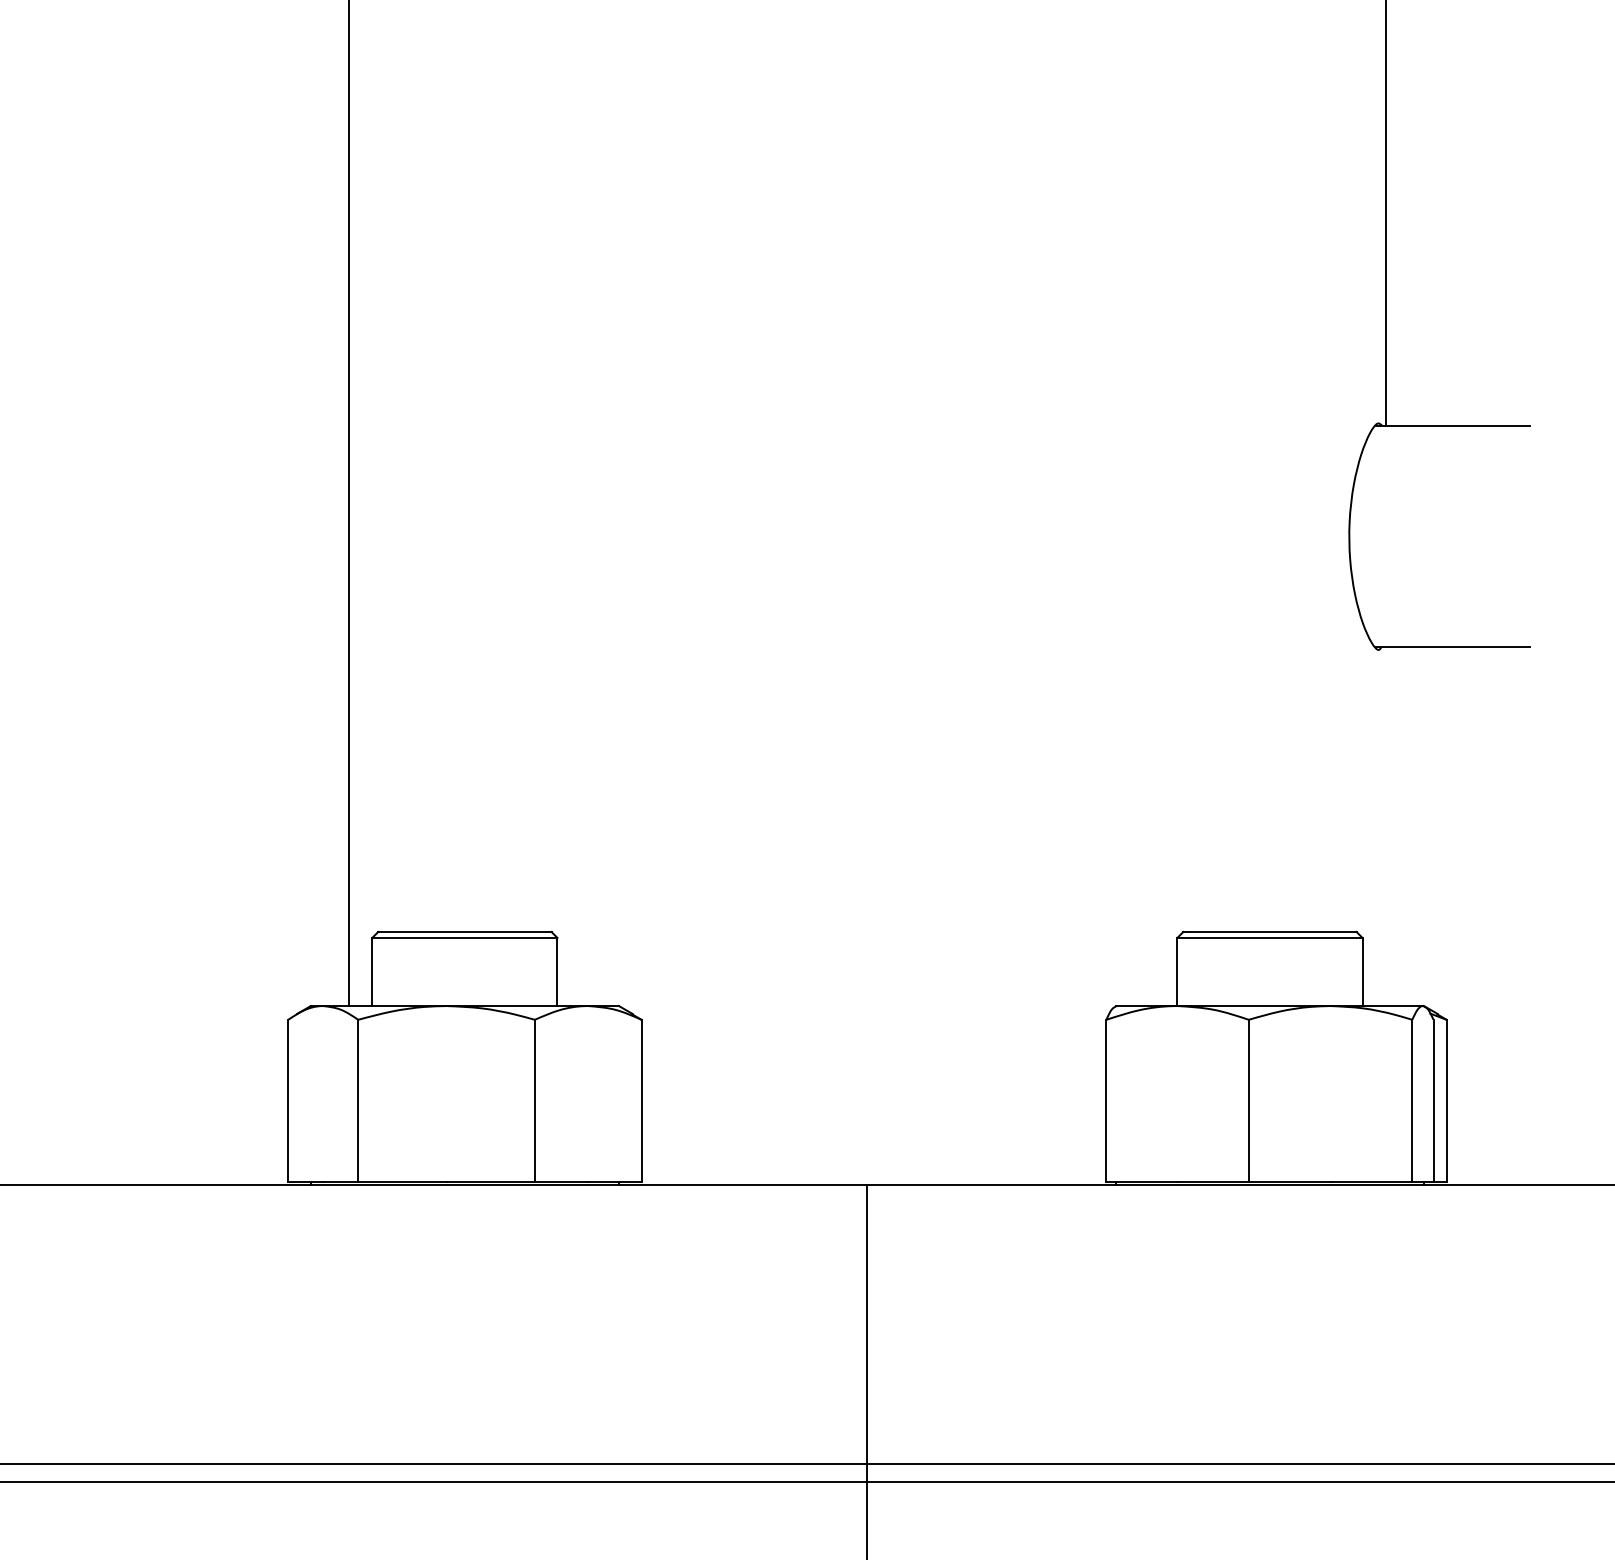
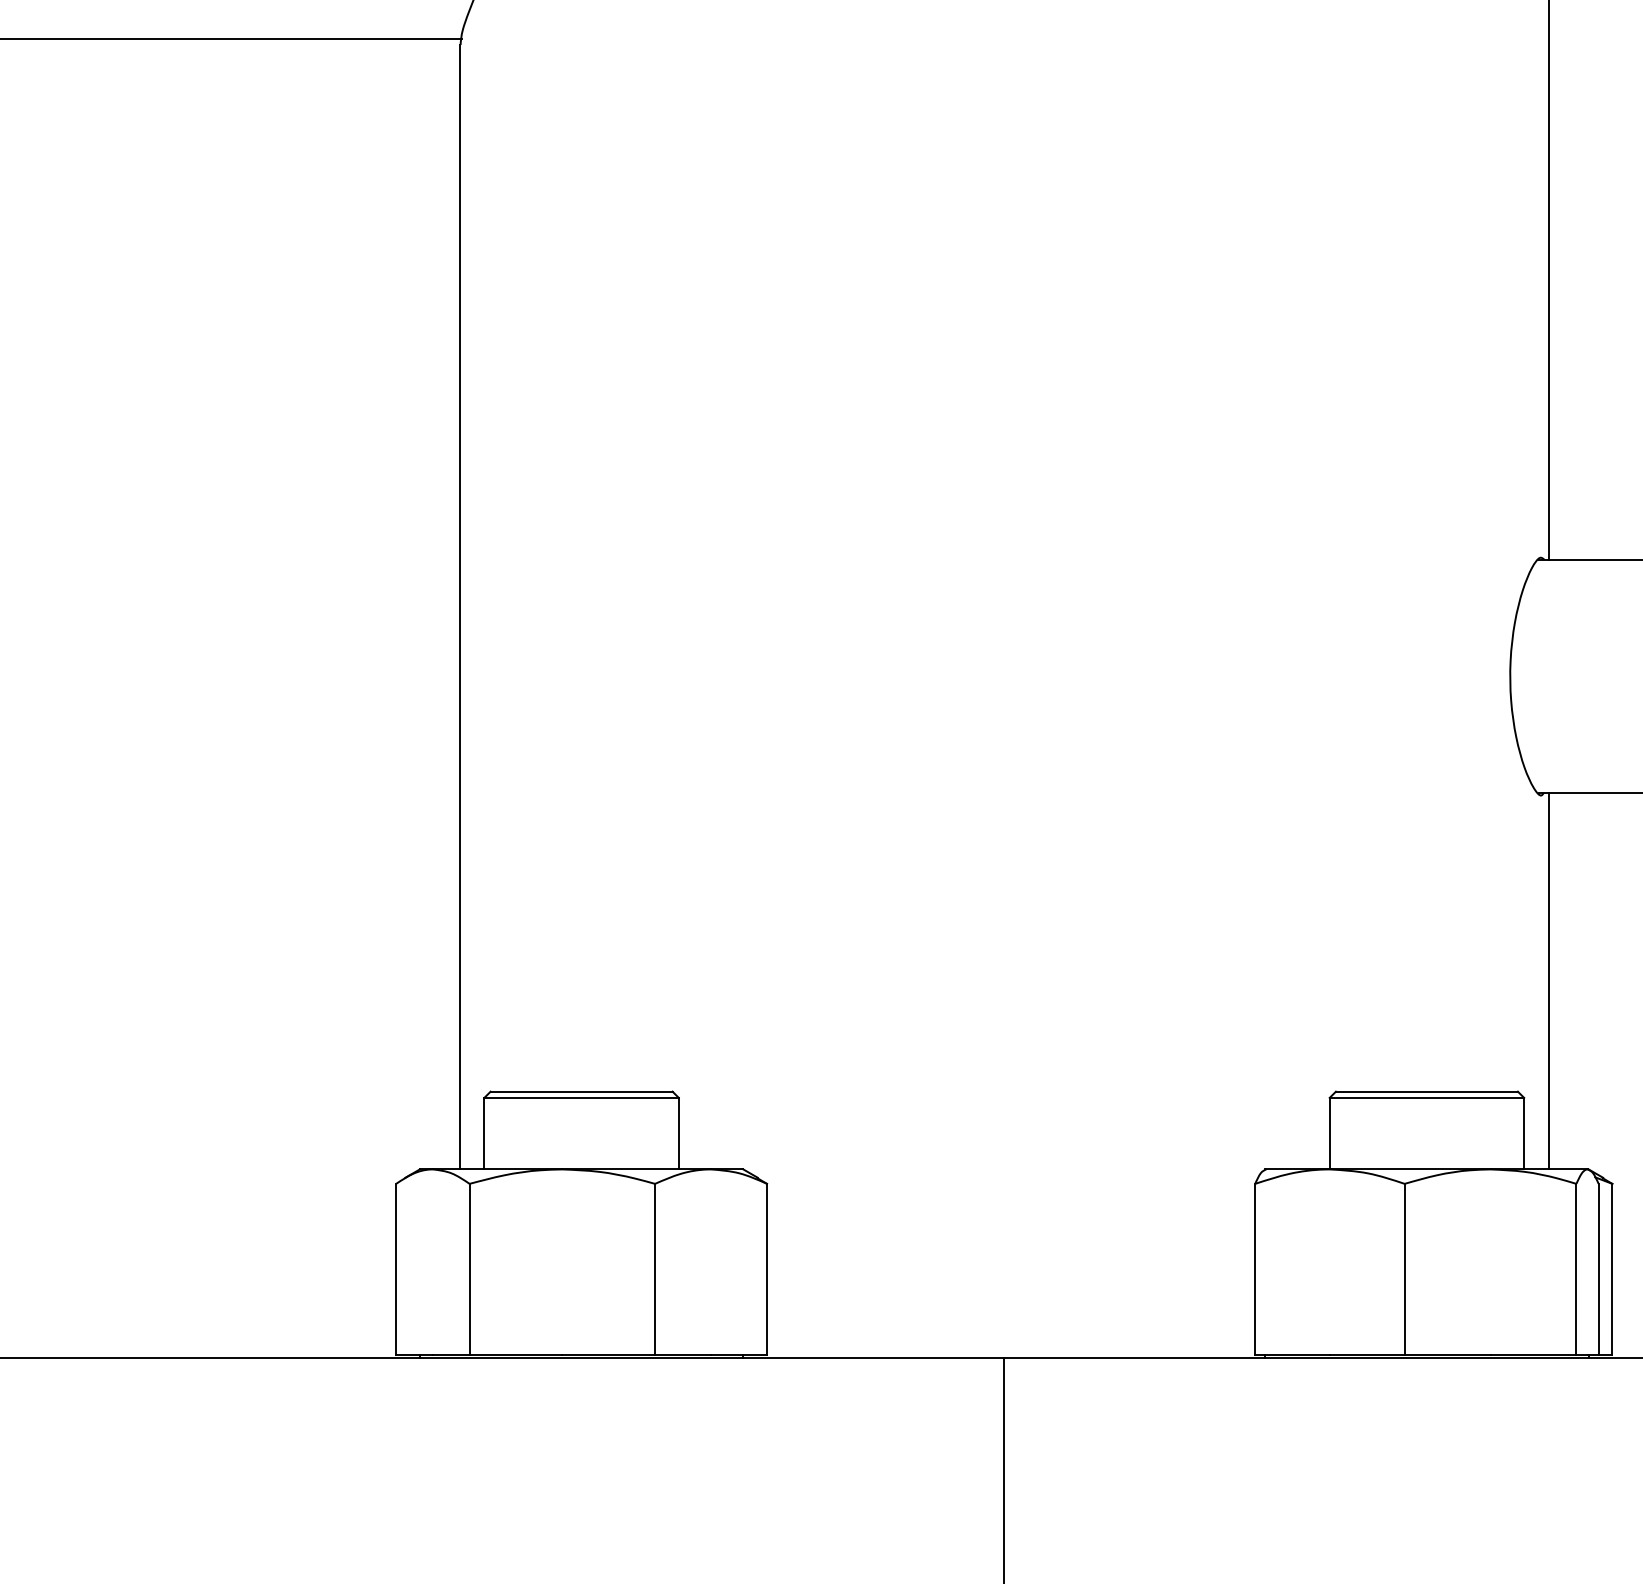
line: (1385, 826) -> (1548, 980), added

